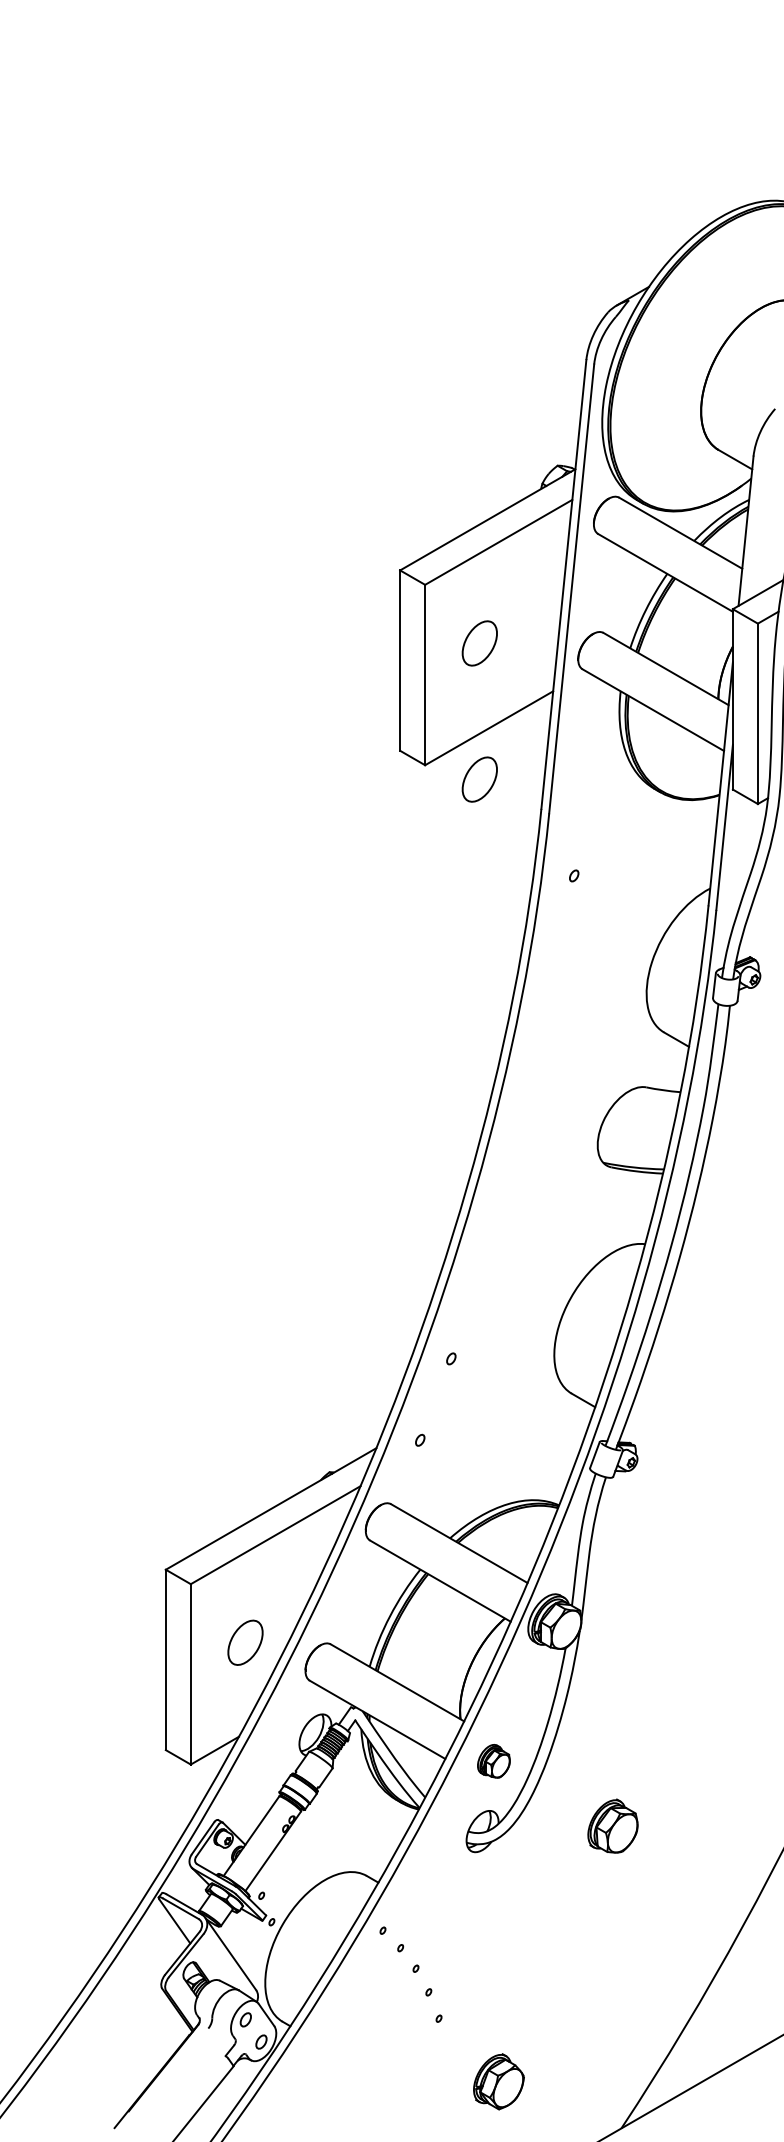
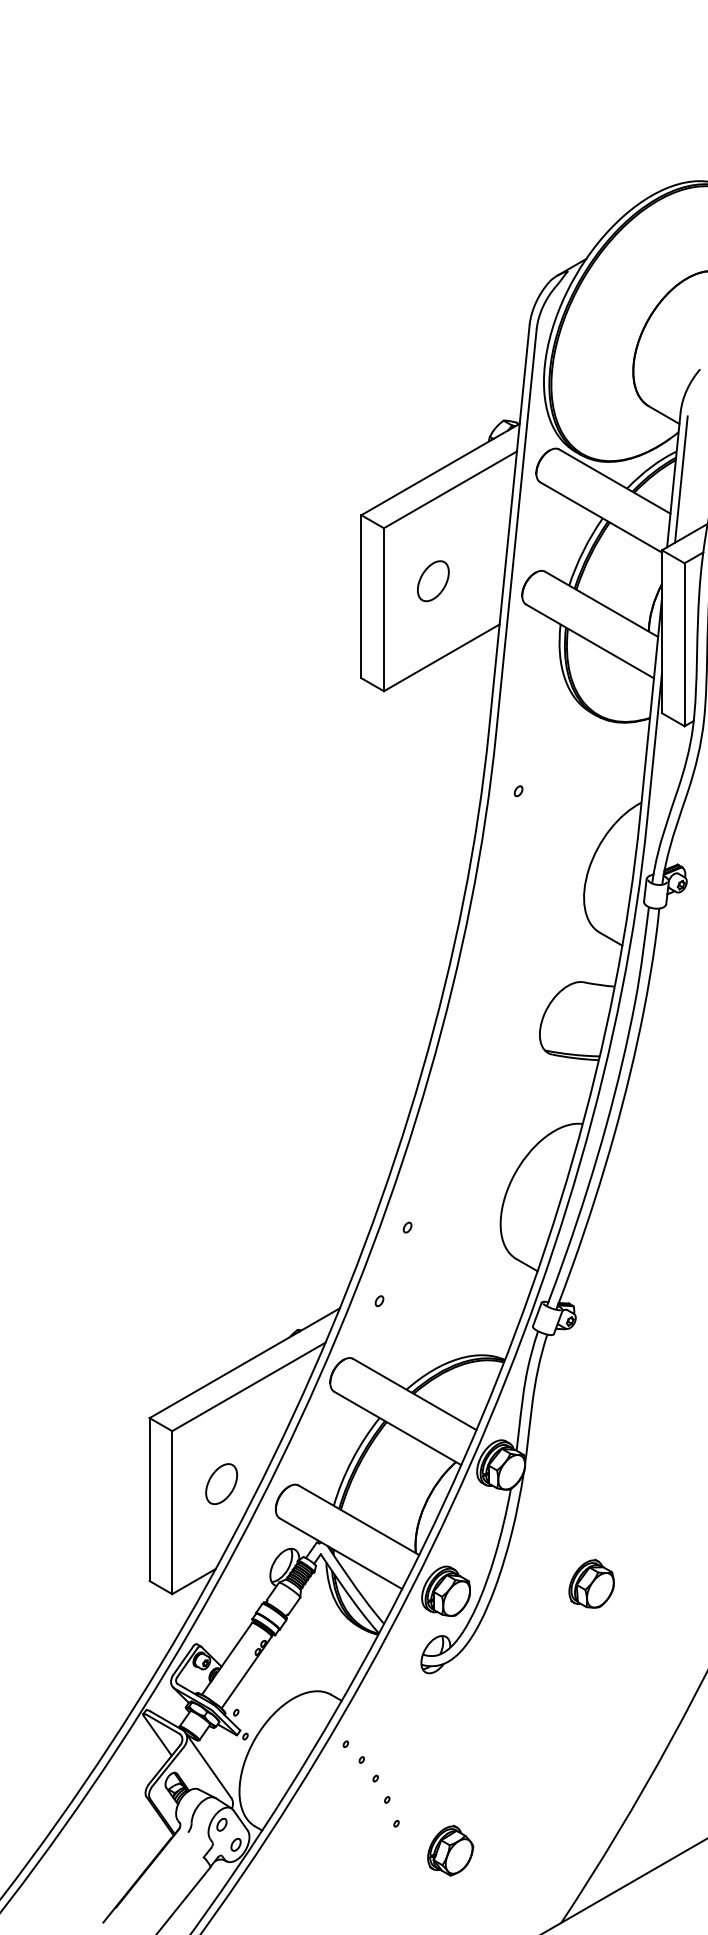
line: (754, 530) -> (681, 479), added
part: (479, 779) -> (433, 704), removed
part: (493, 1760) -> (445, 1590), size x1.67
part: (612, 1825) -> (591, 1583), moved
part: (498, 2081) -> (450, 1850), moved

